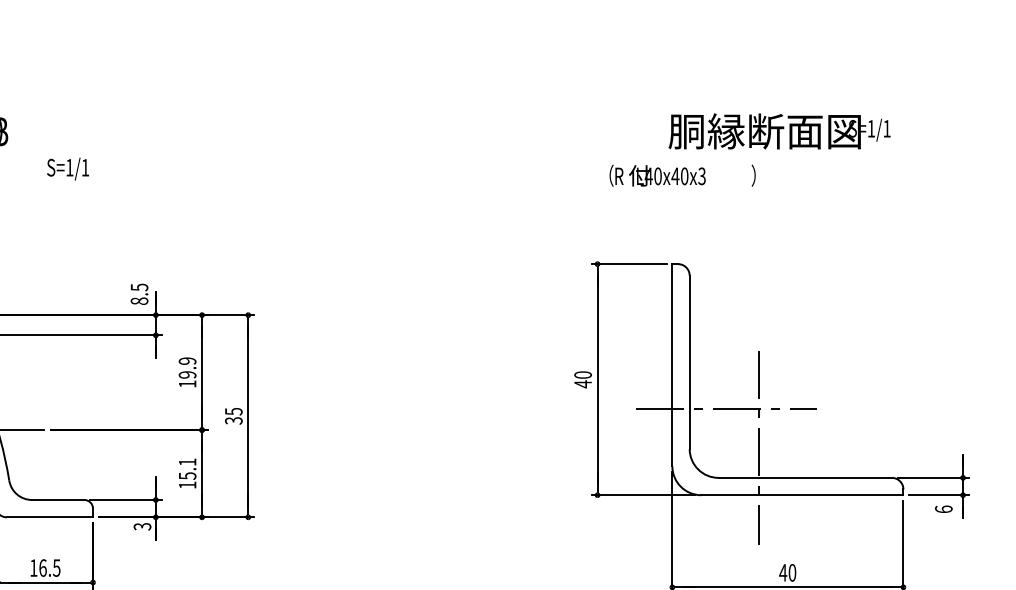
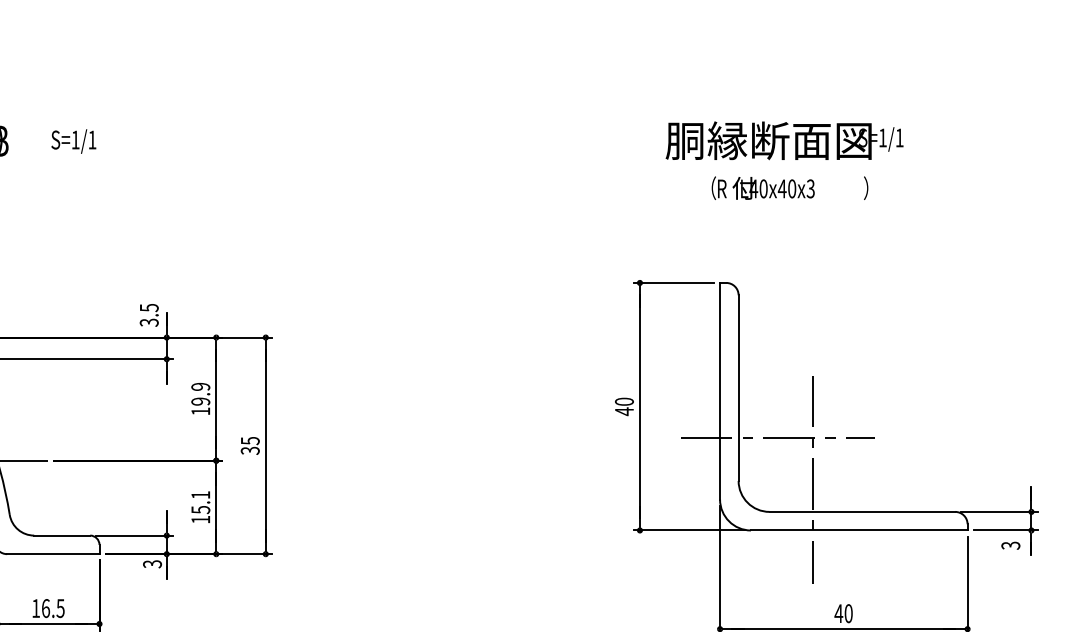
text: (779, 131) -> (784, 140), moved
text: (67, 168) -> (73, 140), moved
text: (682, 175) -> (789, 187), moved
text: (139, 301) -> (149, 322), 8.5 -> 3.5
text: (943, 509) -> (1010, 545), 6 -> 3

